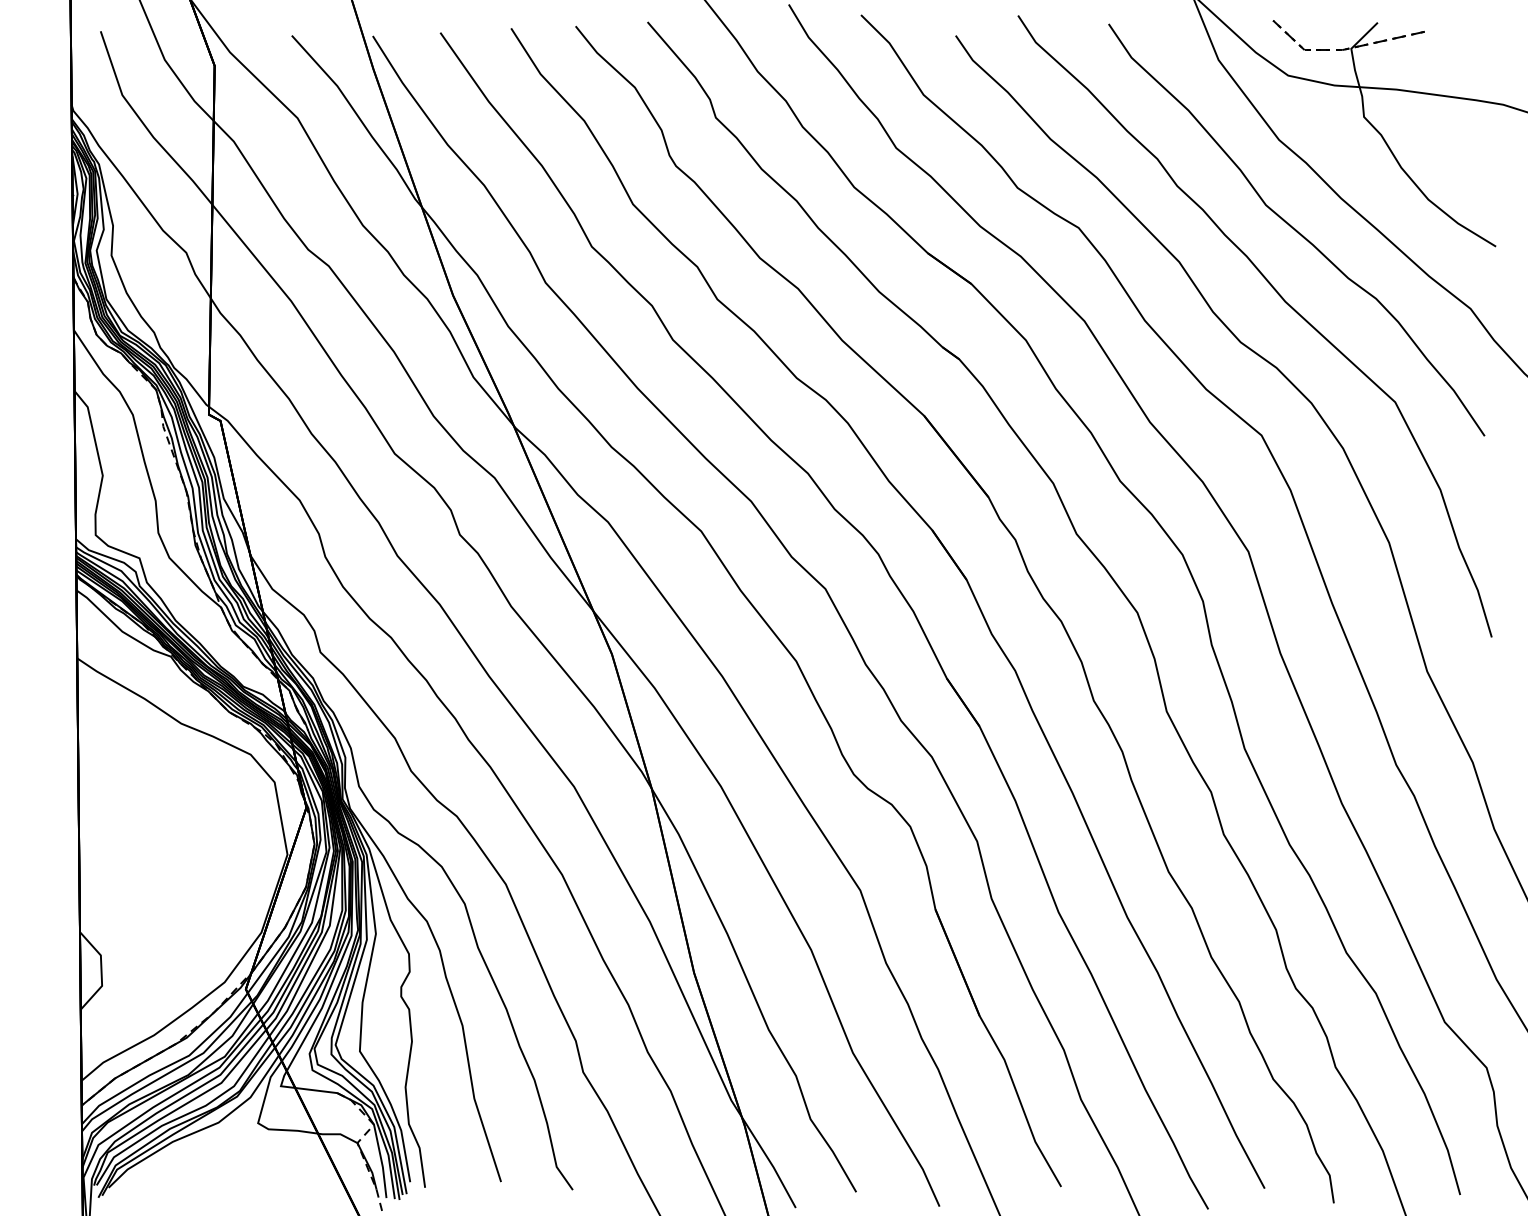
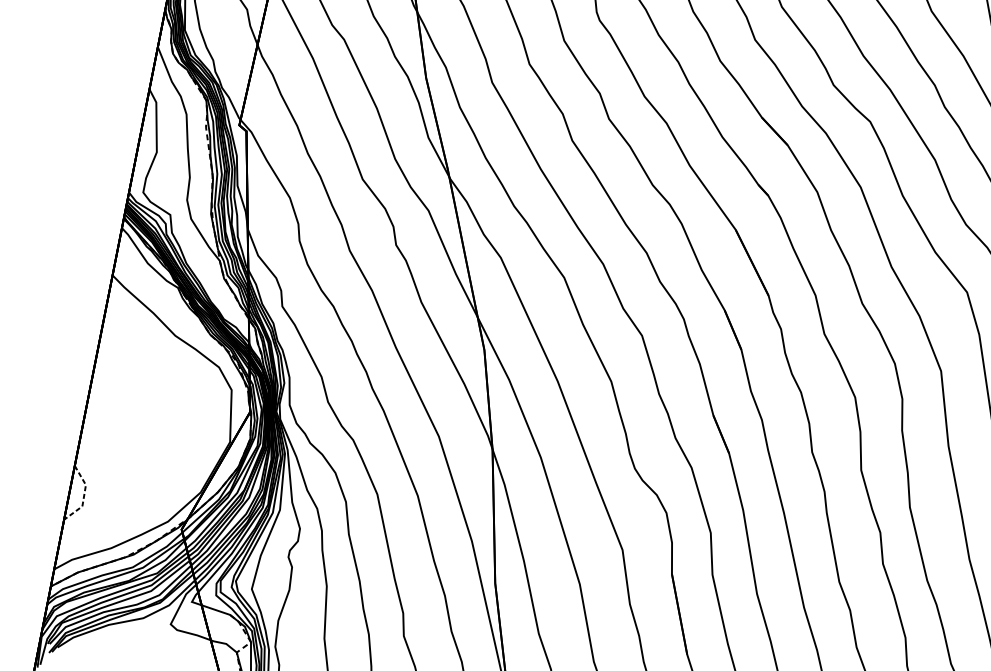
line: (101, 971) -> (84, 496), solid -> dashed

